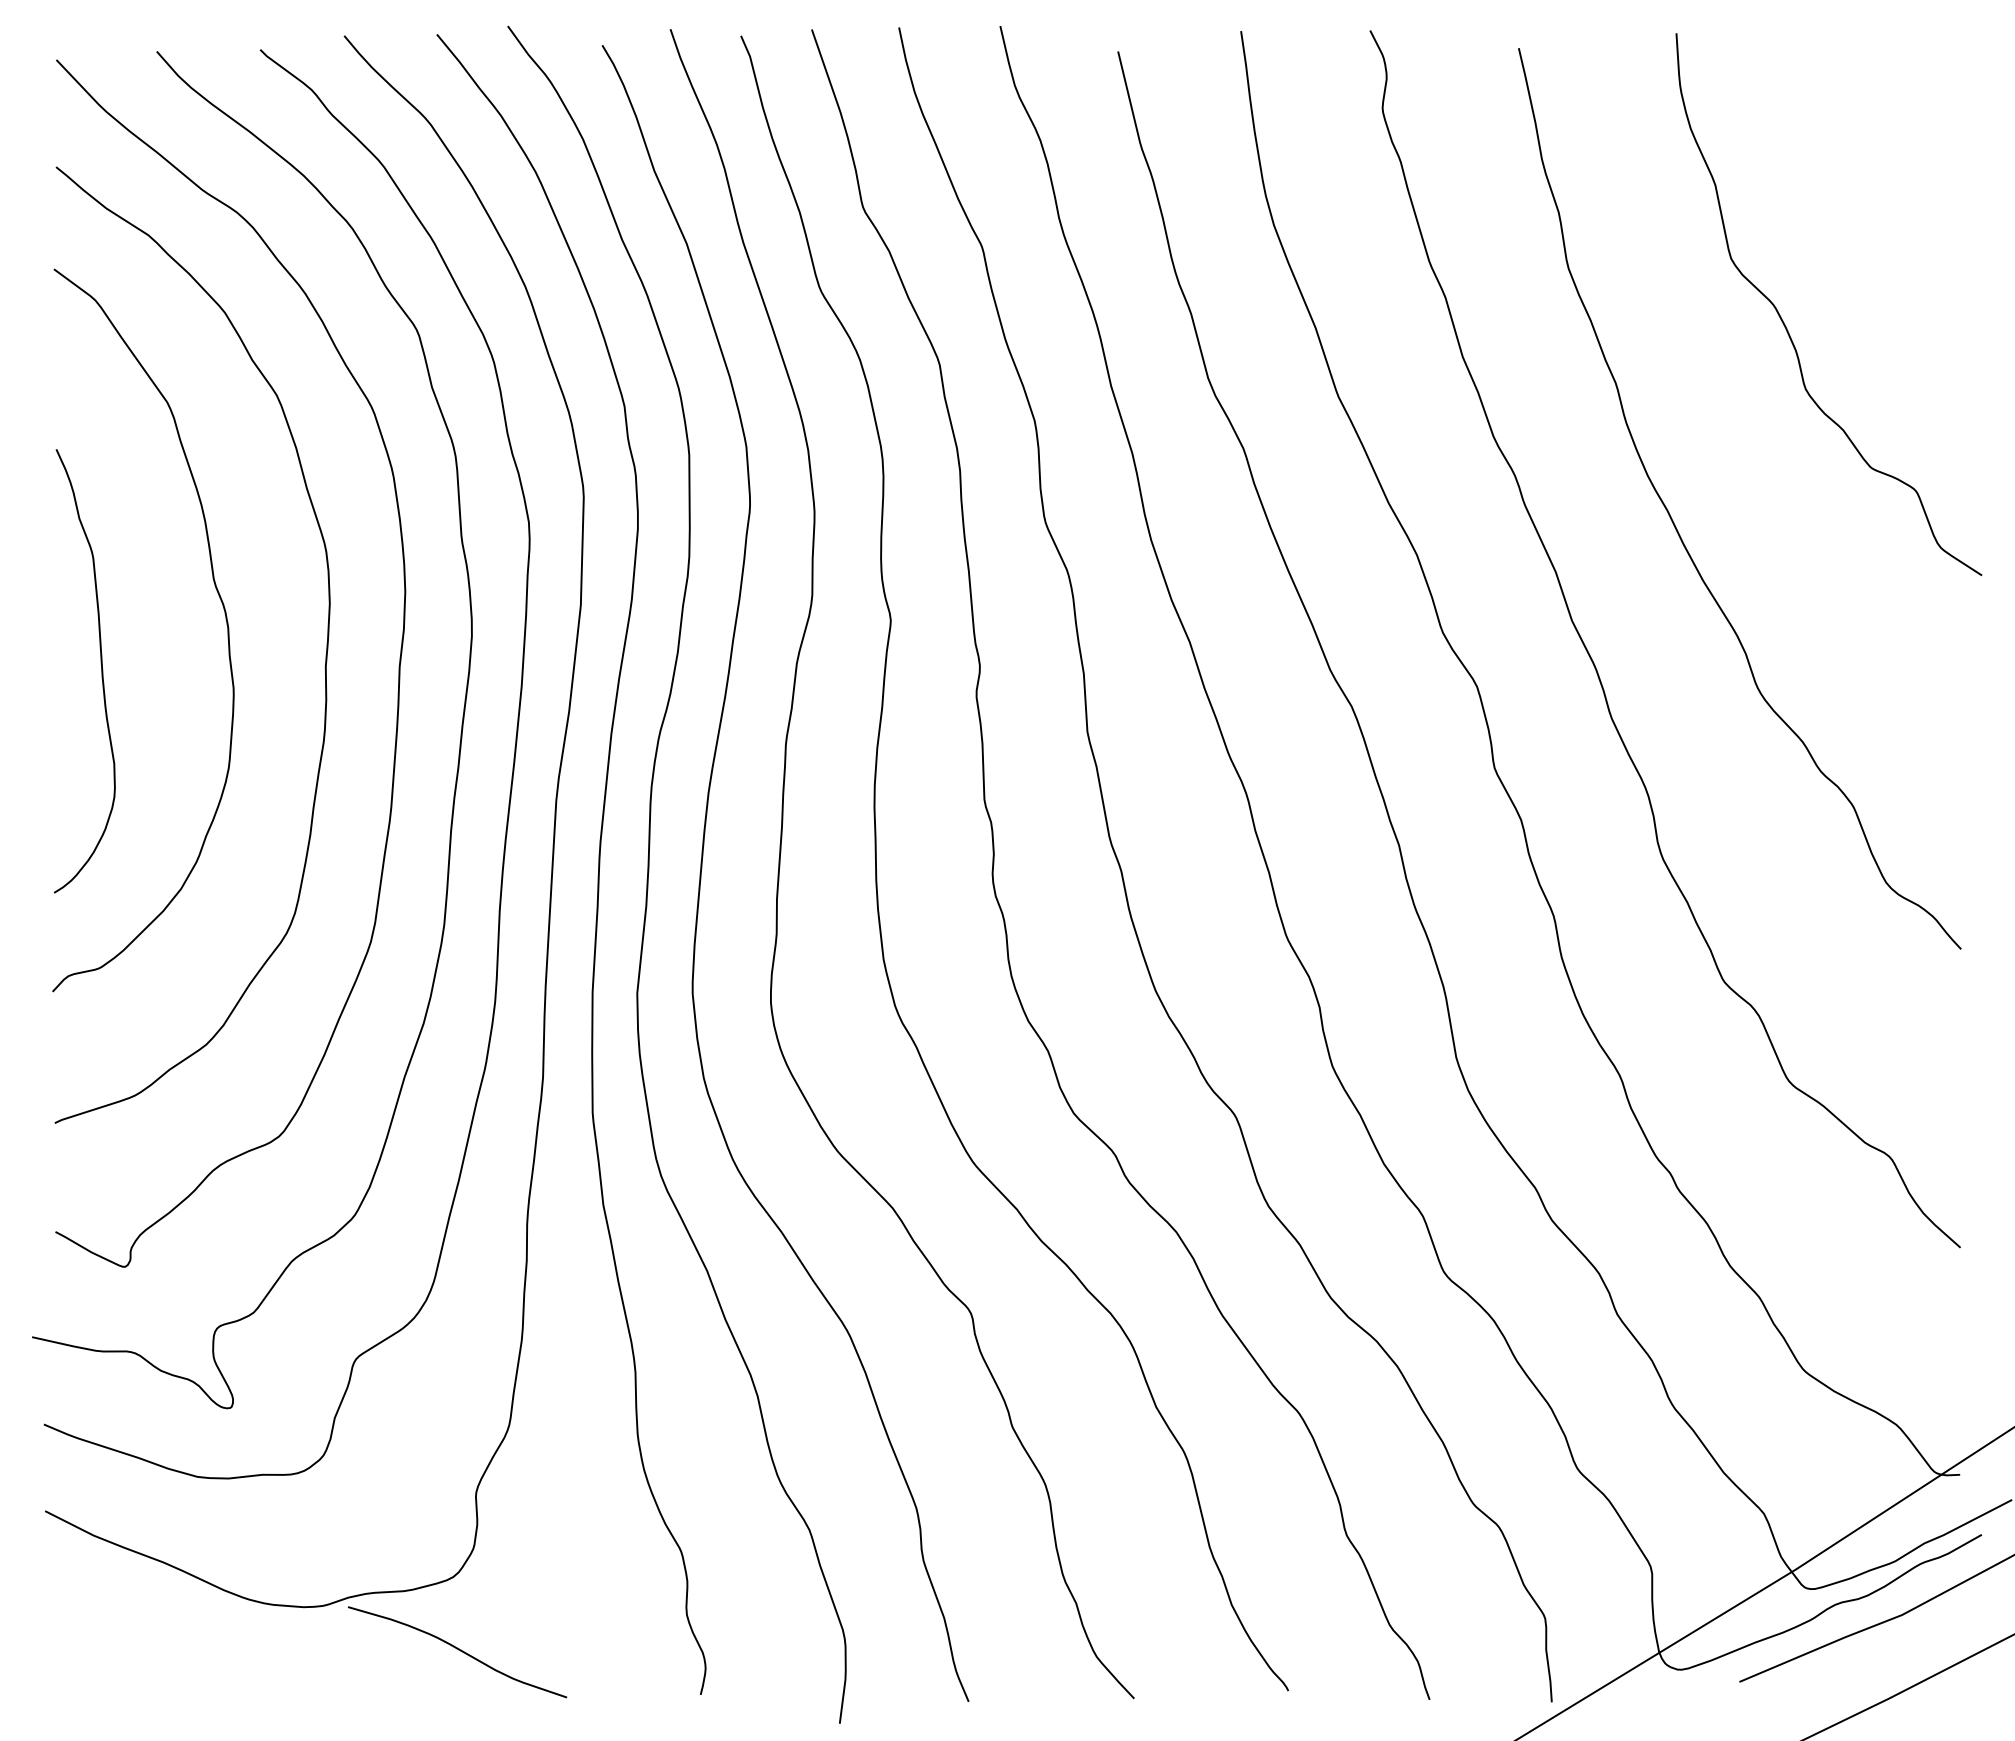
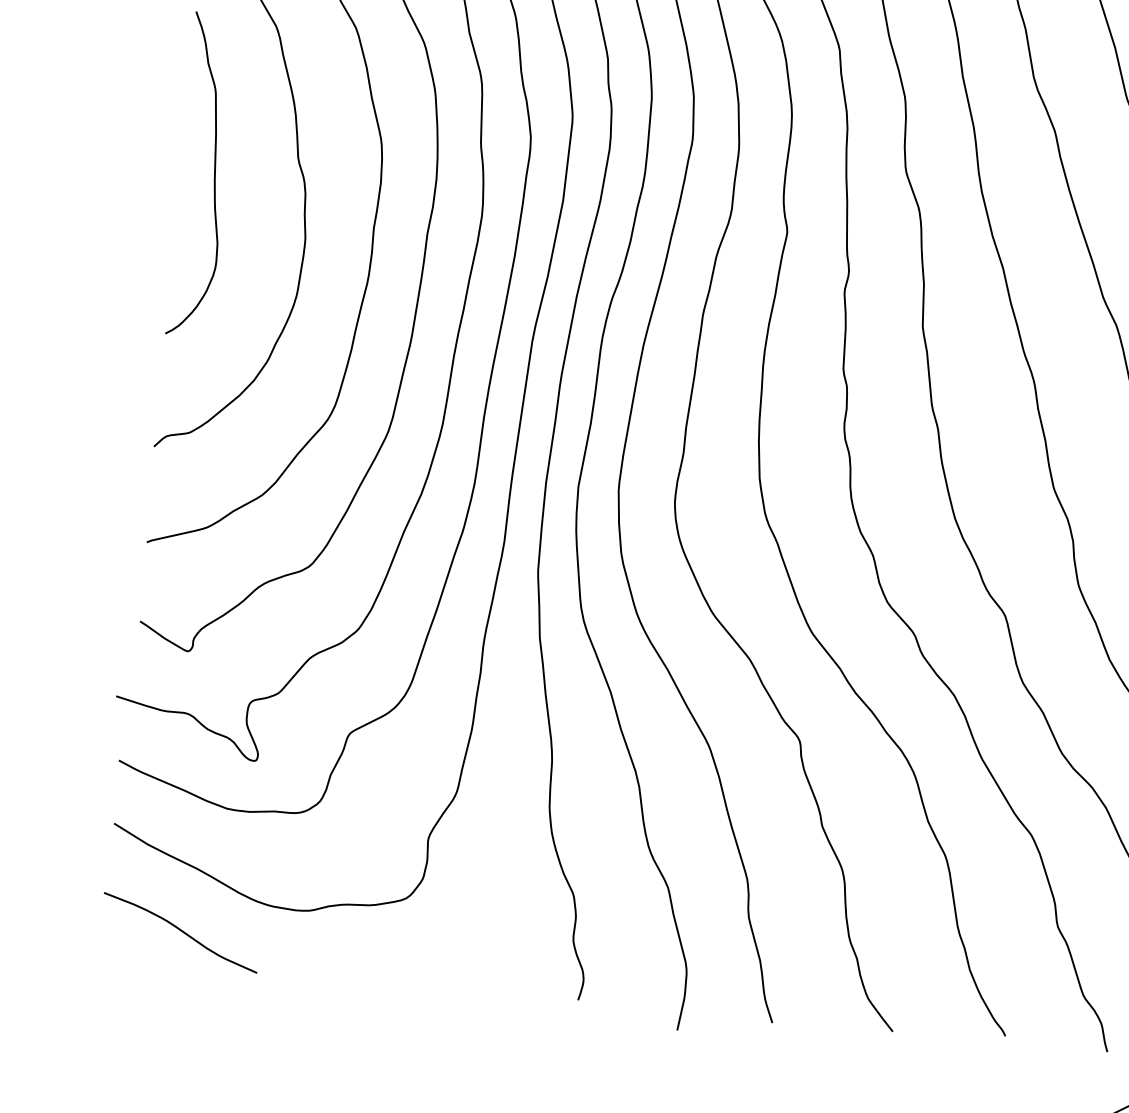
curve: (101, 671) -> (214, 175), moved
curve: (458, 1650) -> (181, 931), moved

